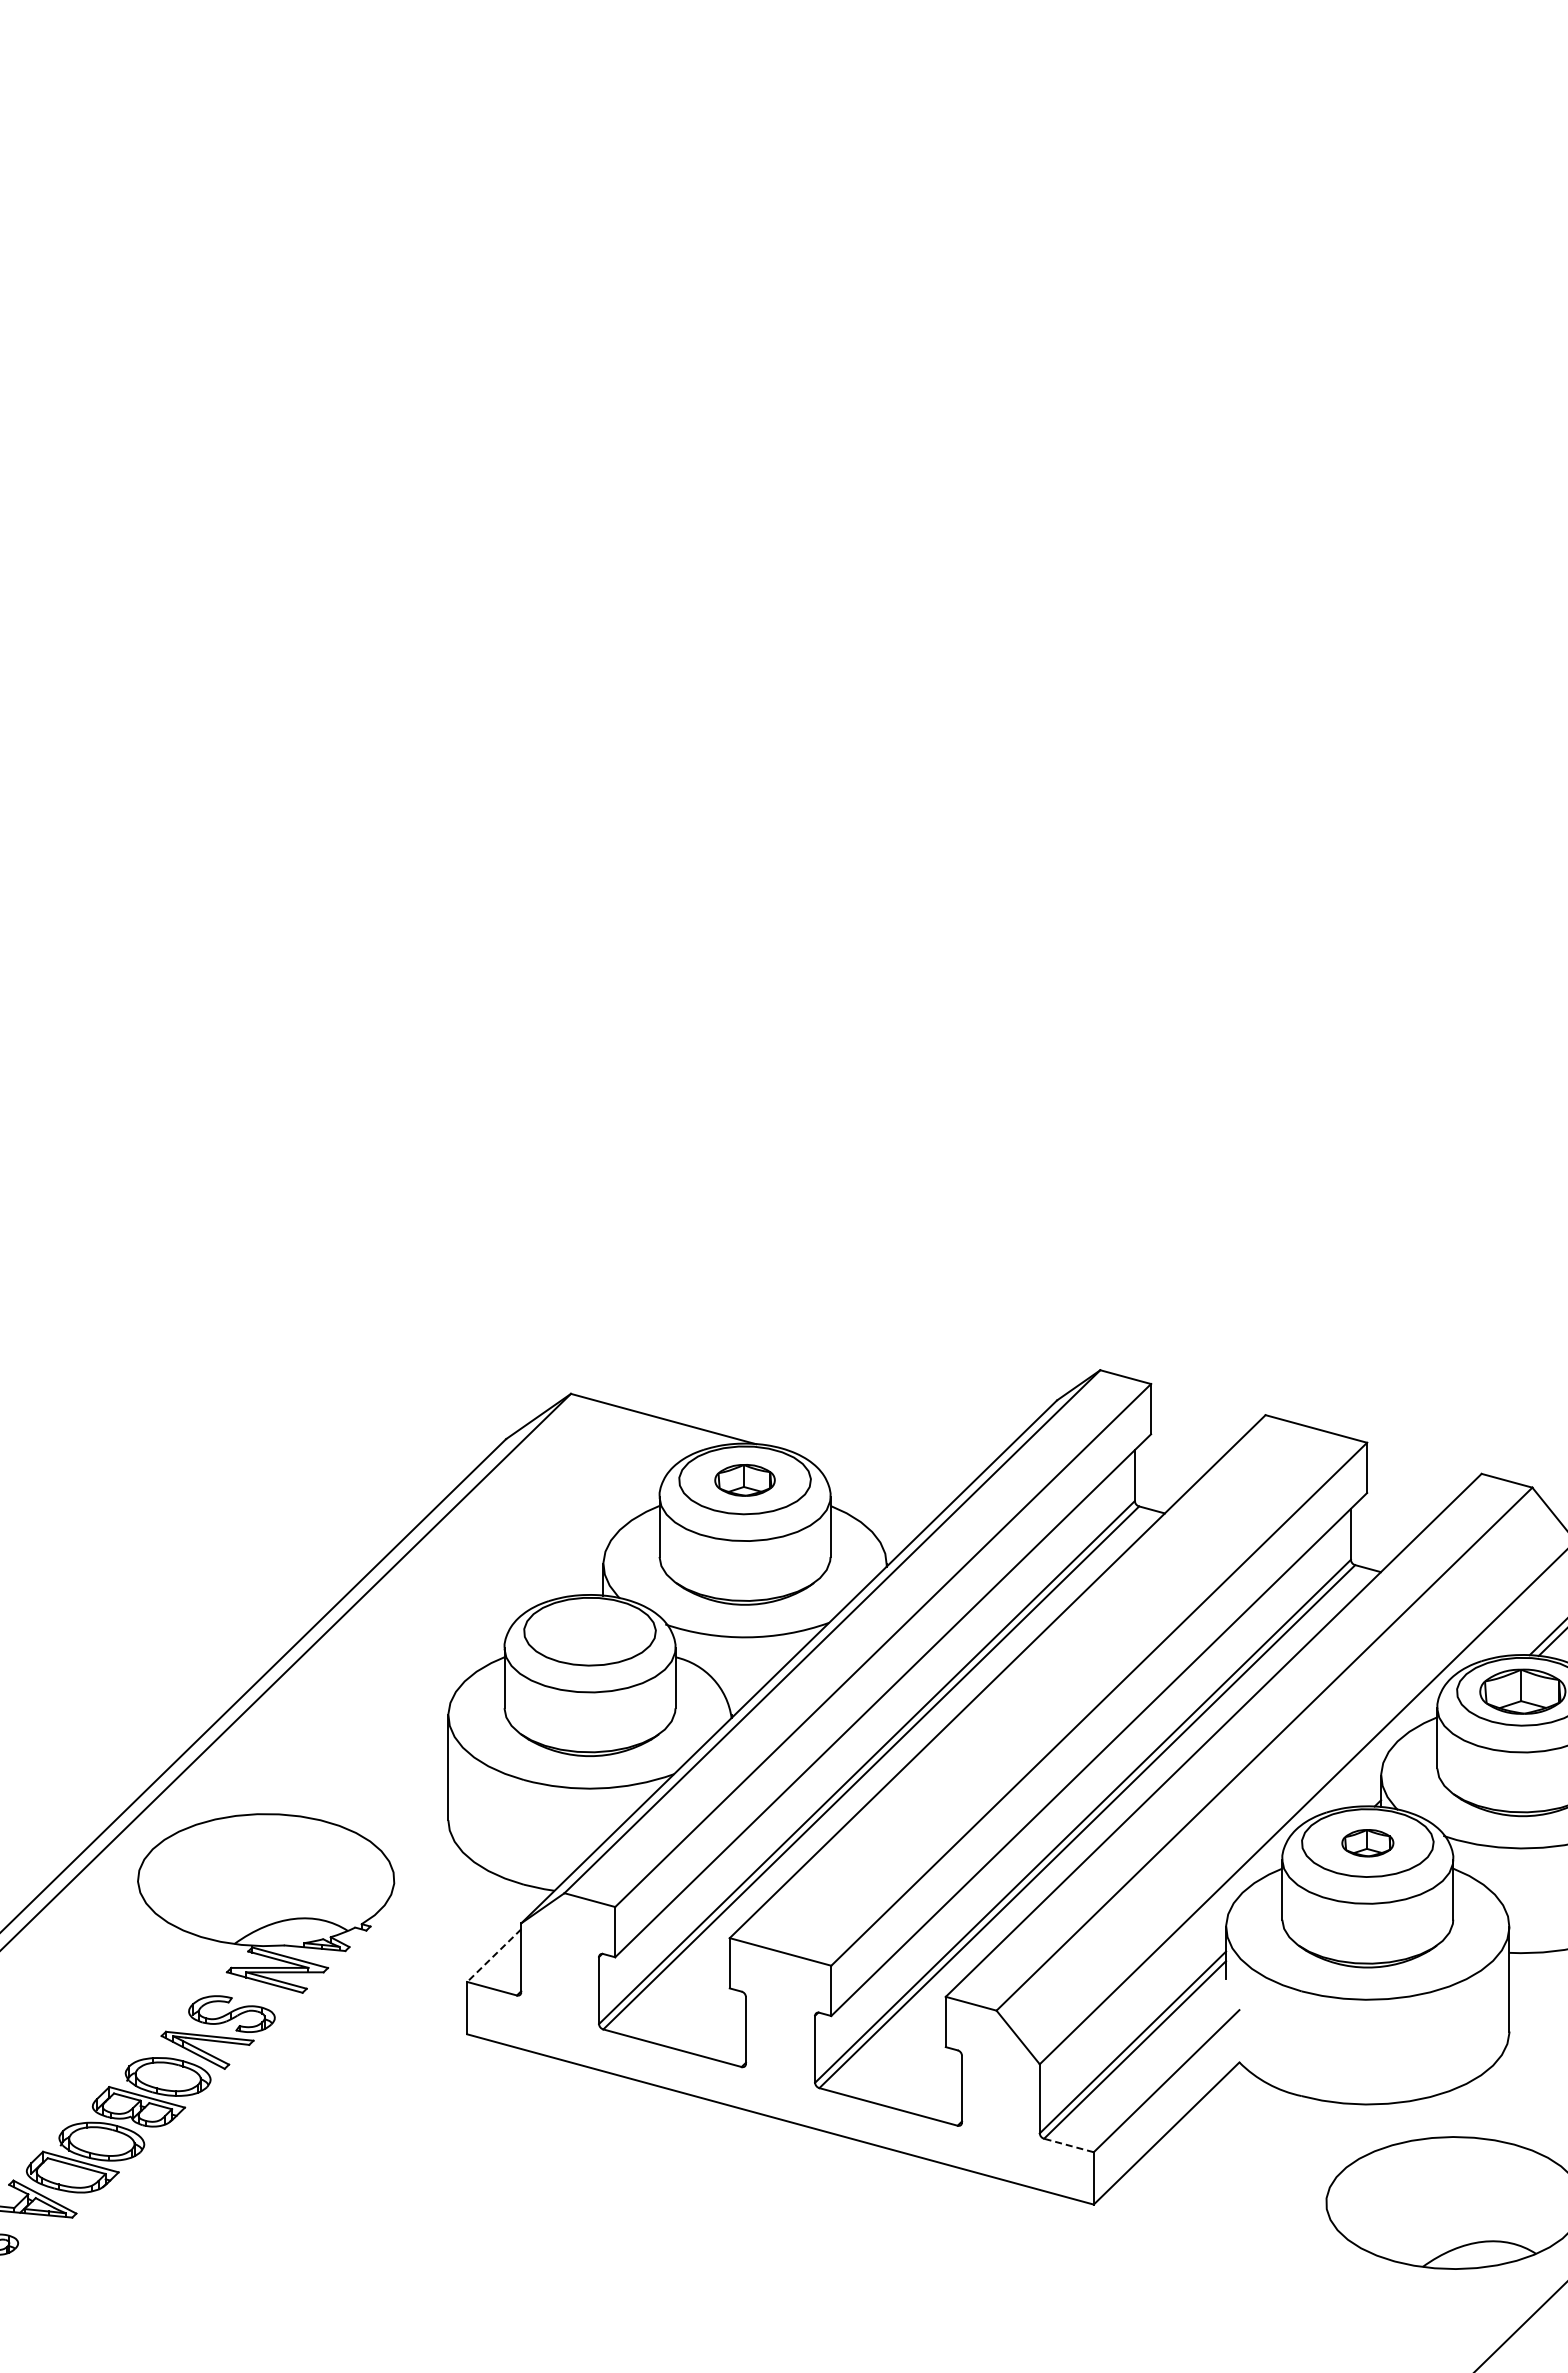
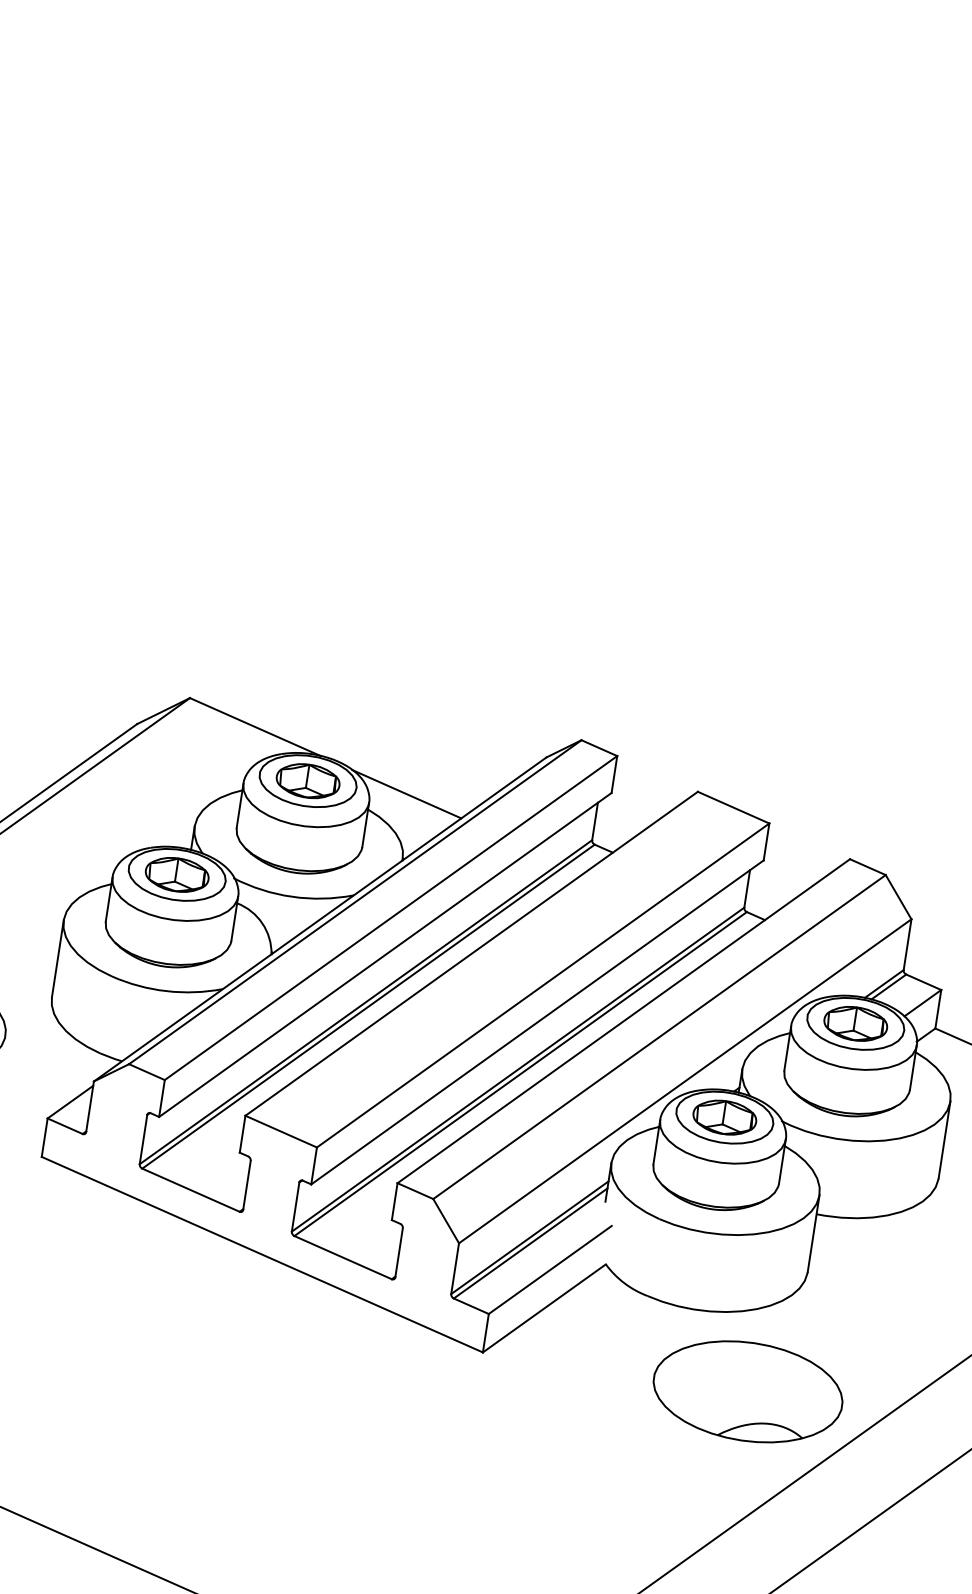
line: (878, 1477) -> (406, 794), added
part: (744, 1480) -> (307, 781), size x1.43
part: (589, 1631) -> (176, 874), added
part: (1367, 1843) -> (724, 1117), size x1.67
line: (494, 1955) -> (70, 1102), dashed -> solid
line: (1068, 2145) -> (470, 1306), dashed -> solid

